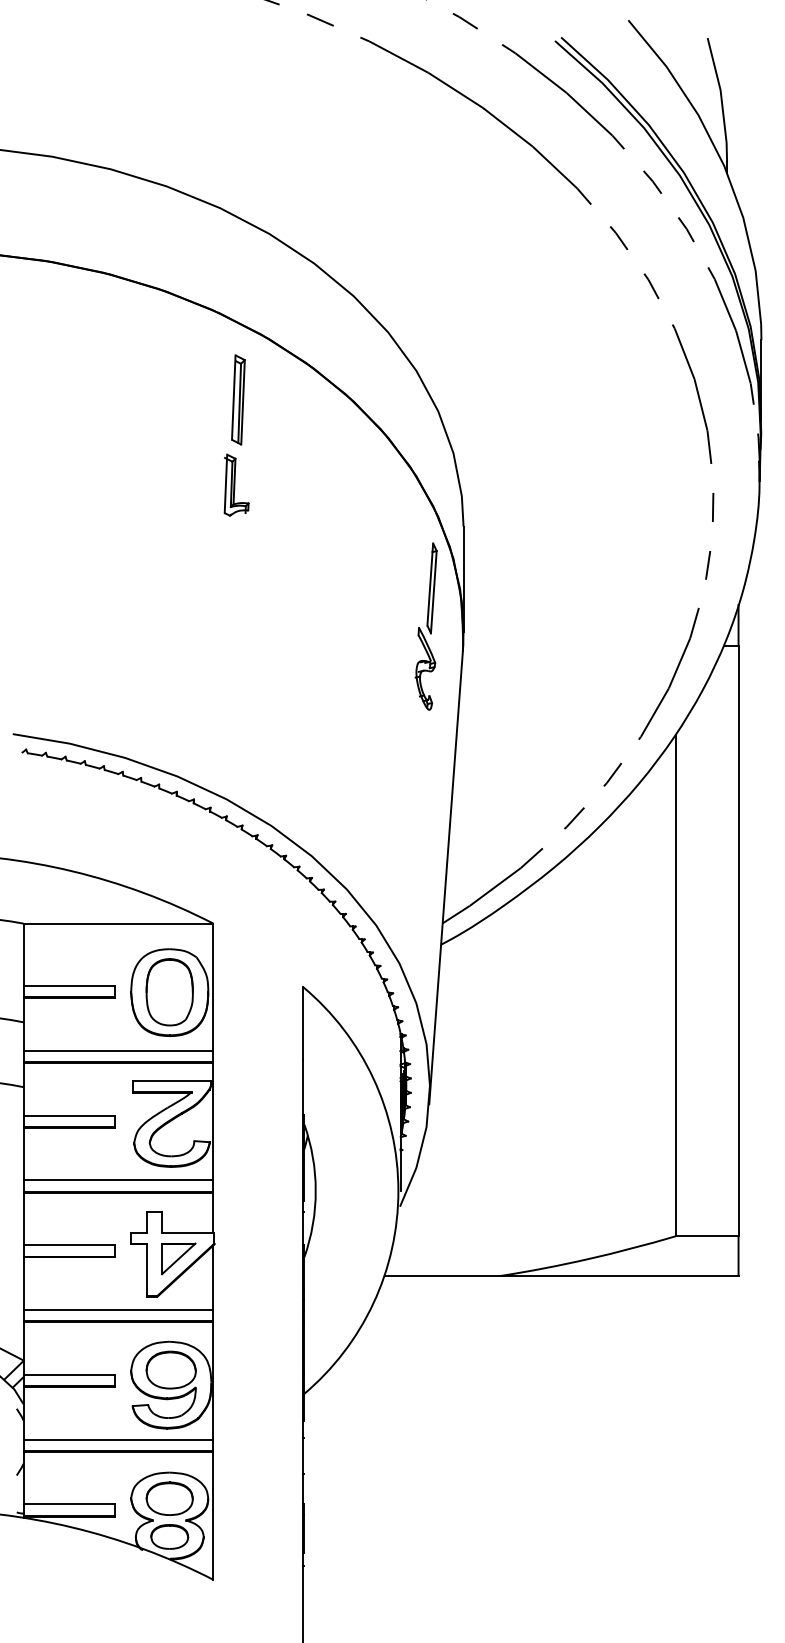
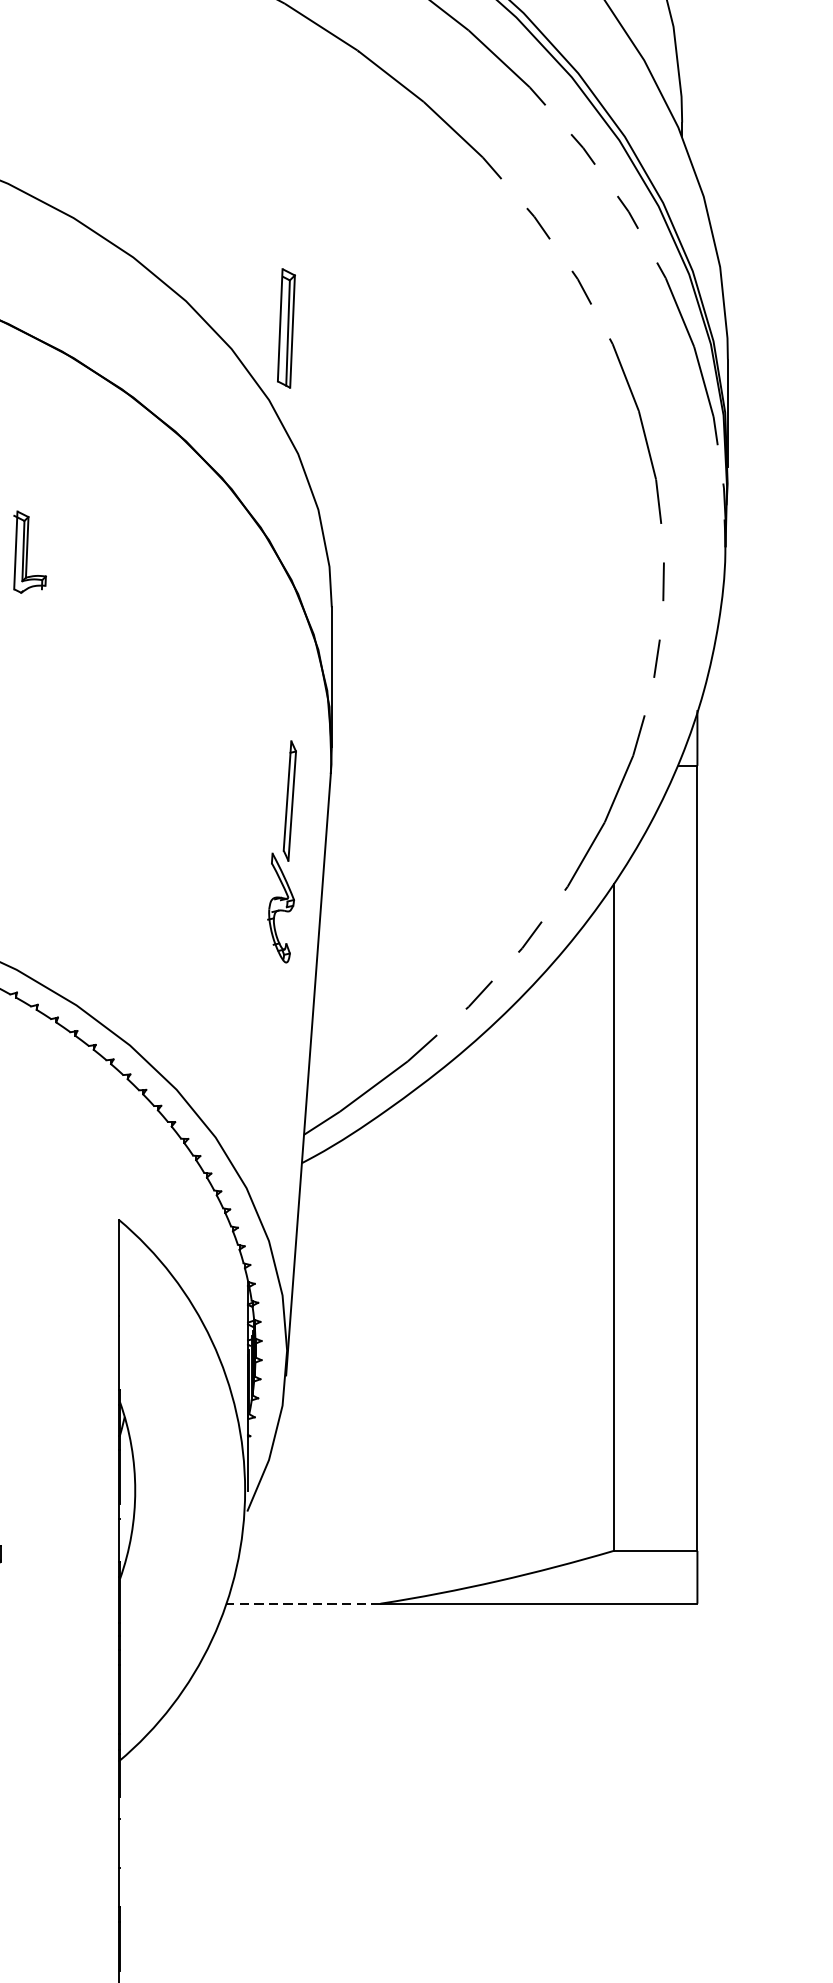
part: (238, 399) -> (286, 327), moved
part: (425, 626) -> (281, 851), moved
line: (442, 1276) -> (303, 1604), solid -> dashed

